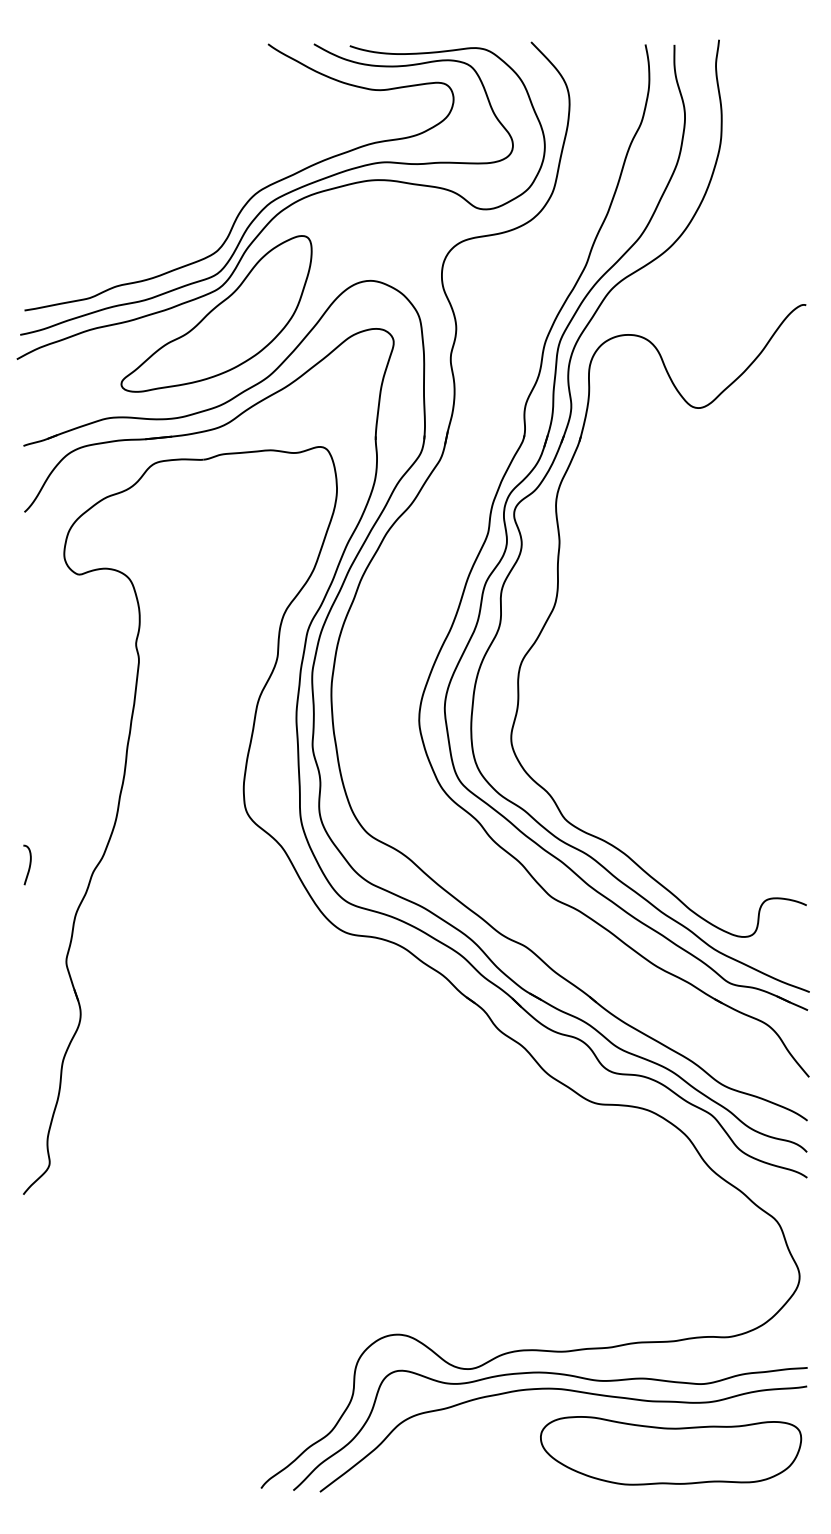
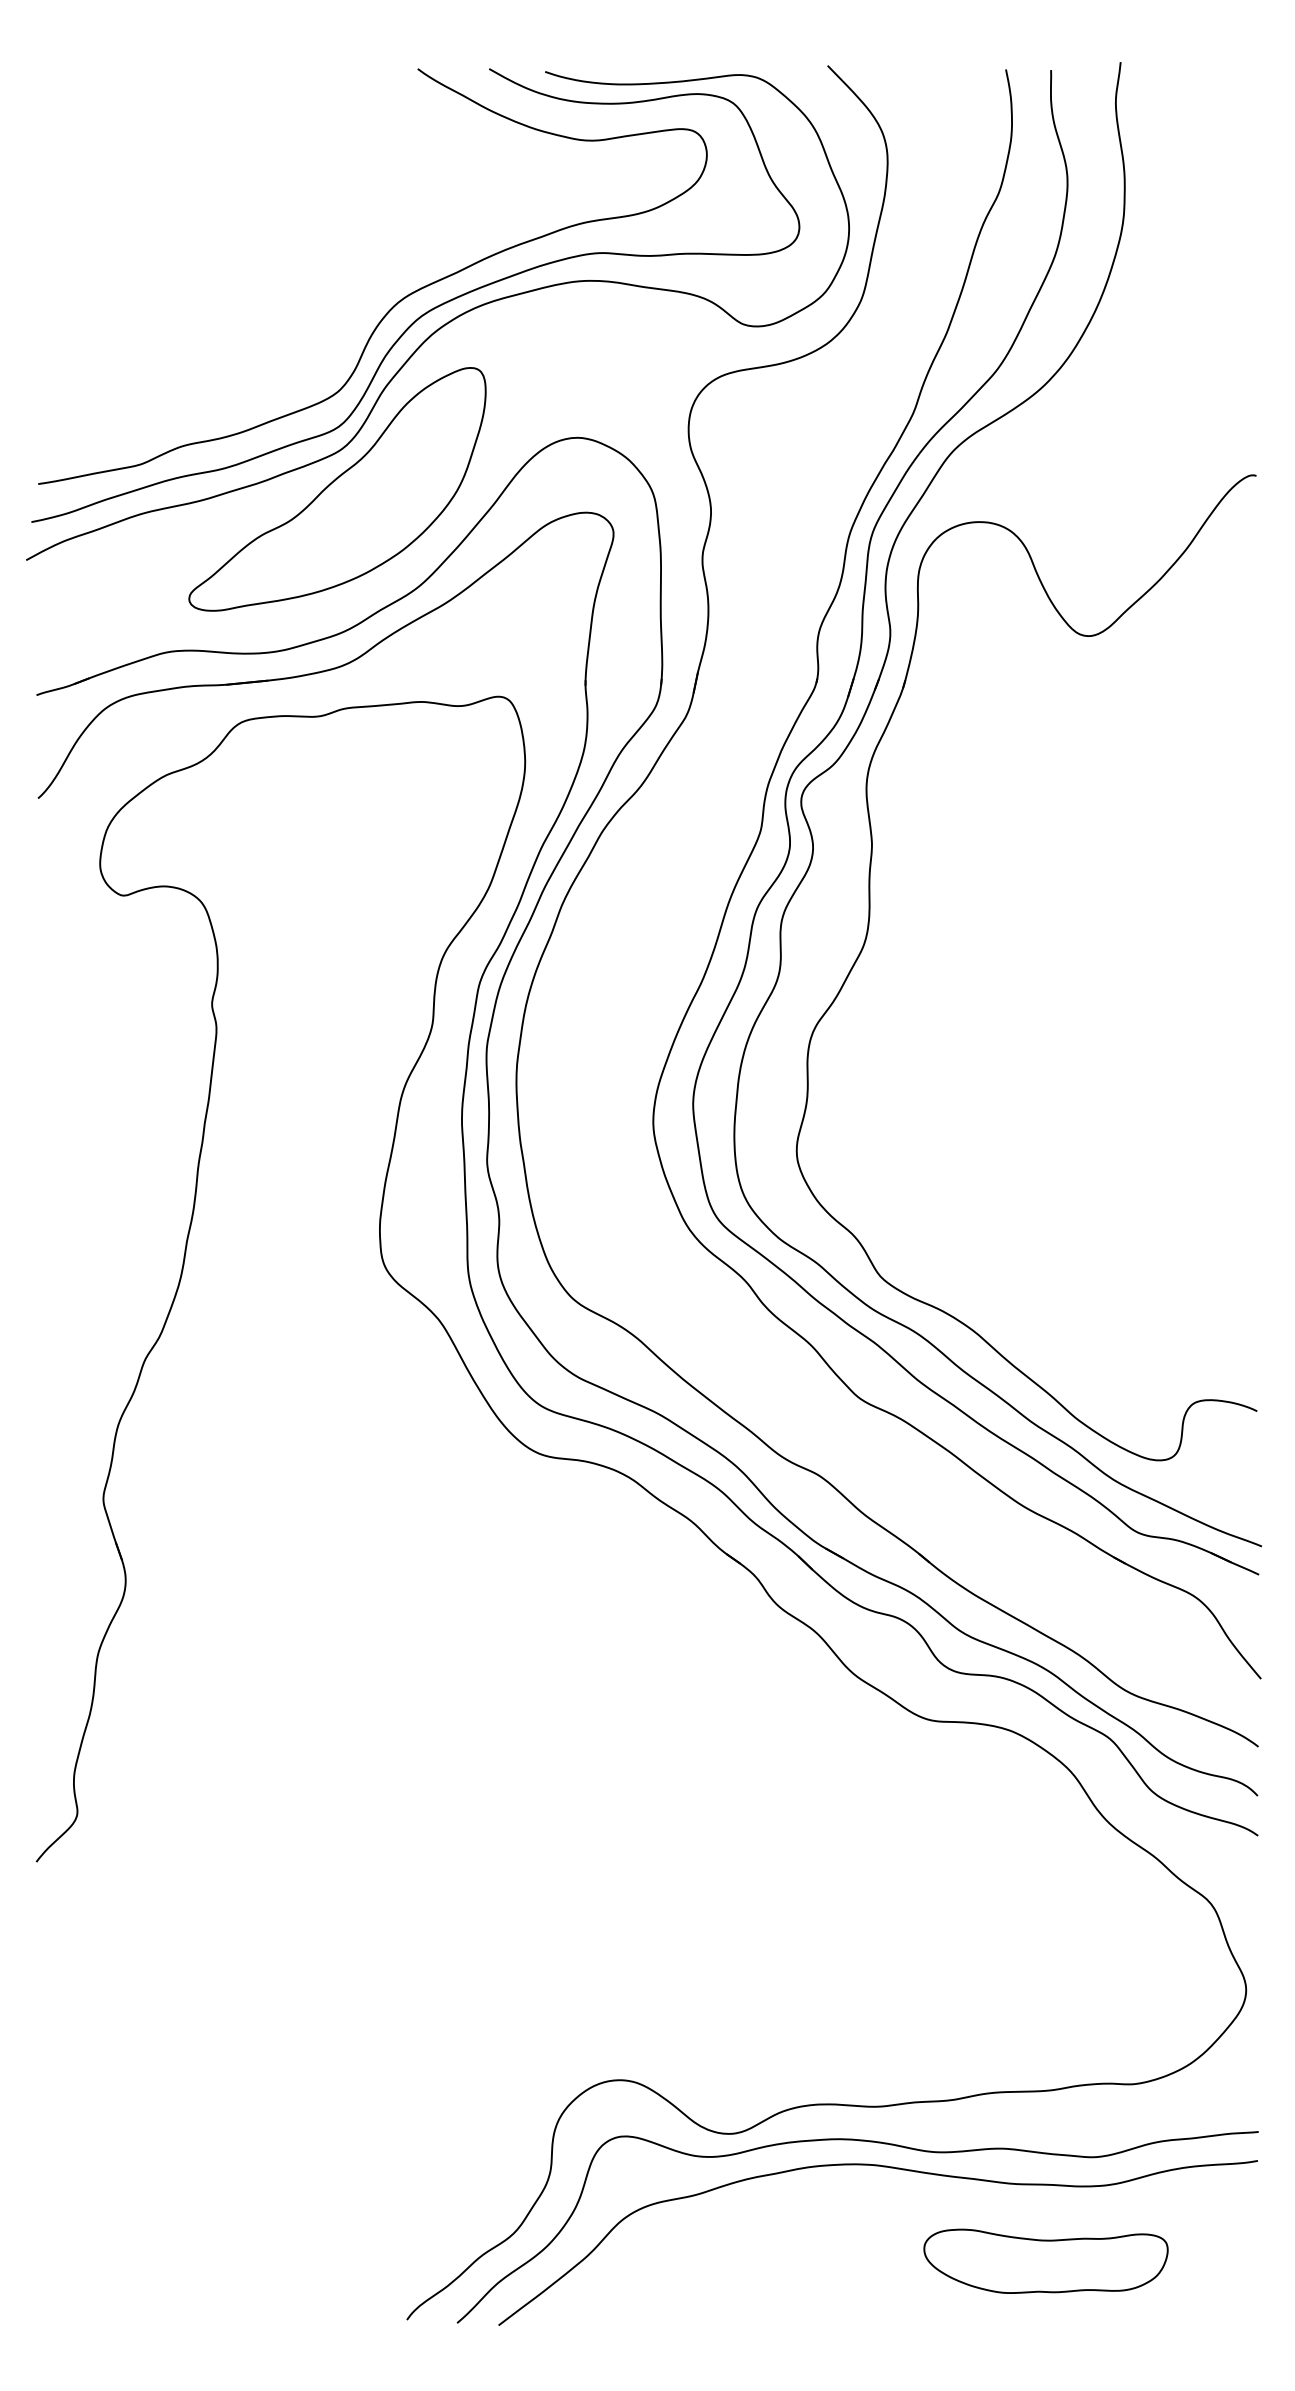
curve: (29, 864) -> (45, 1347), removed
part: (671, 1450) -> (1046, 2260), size x0.6

